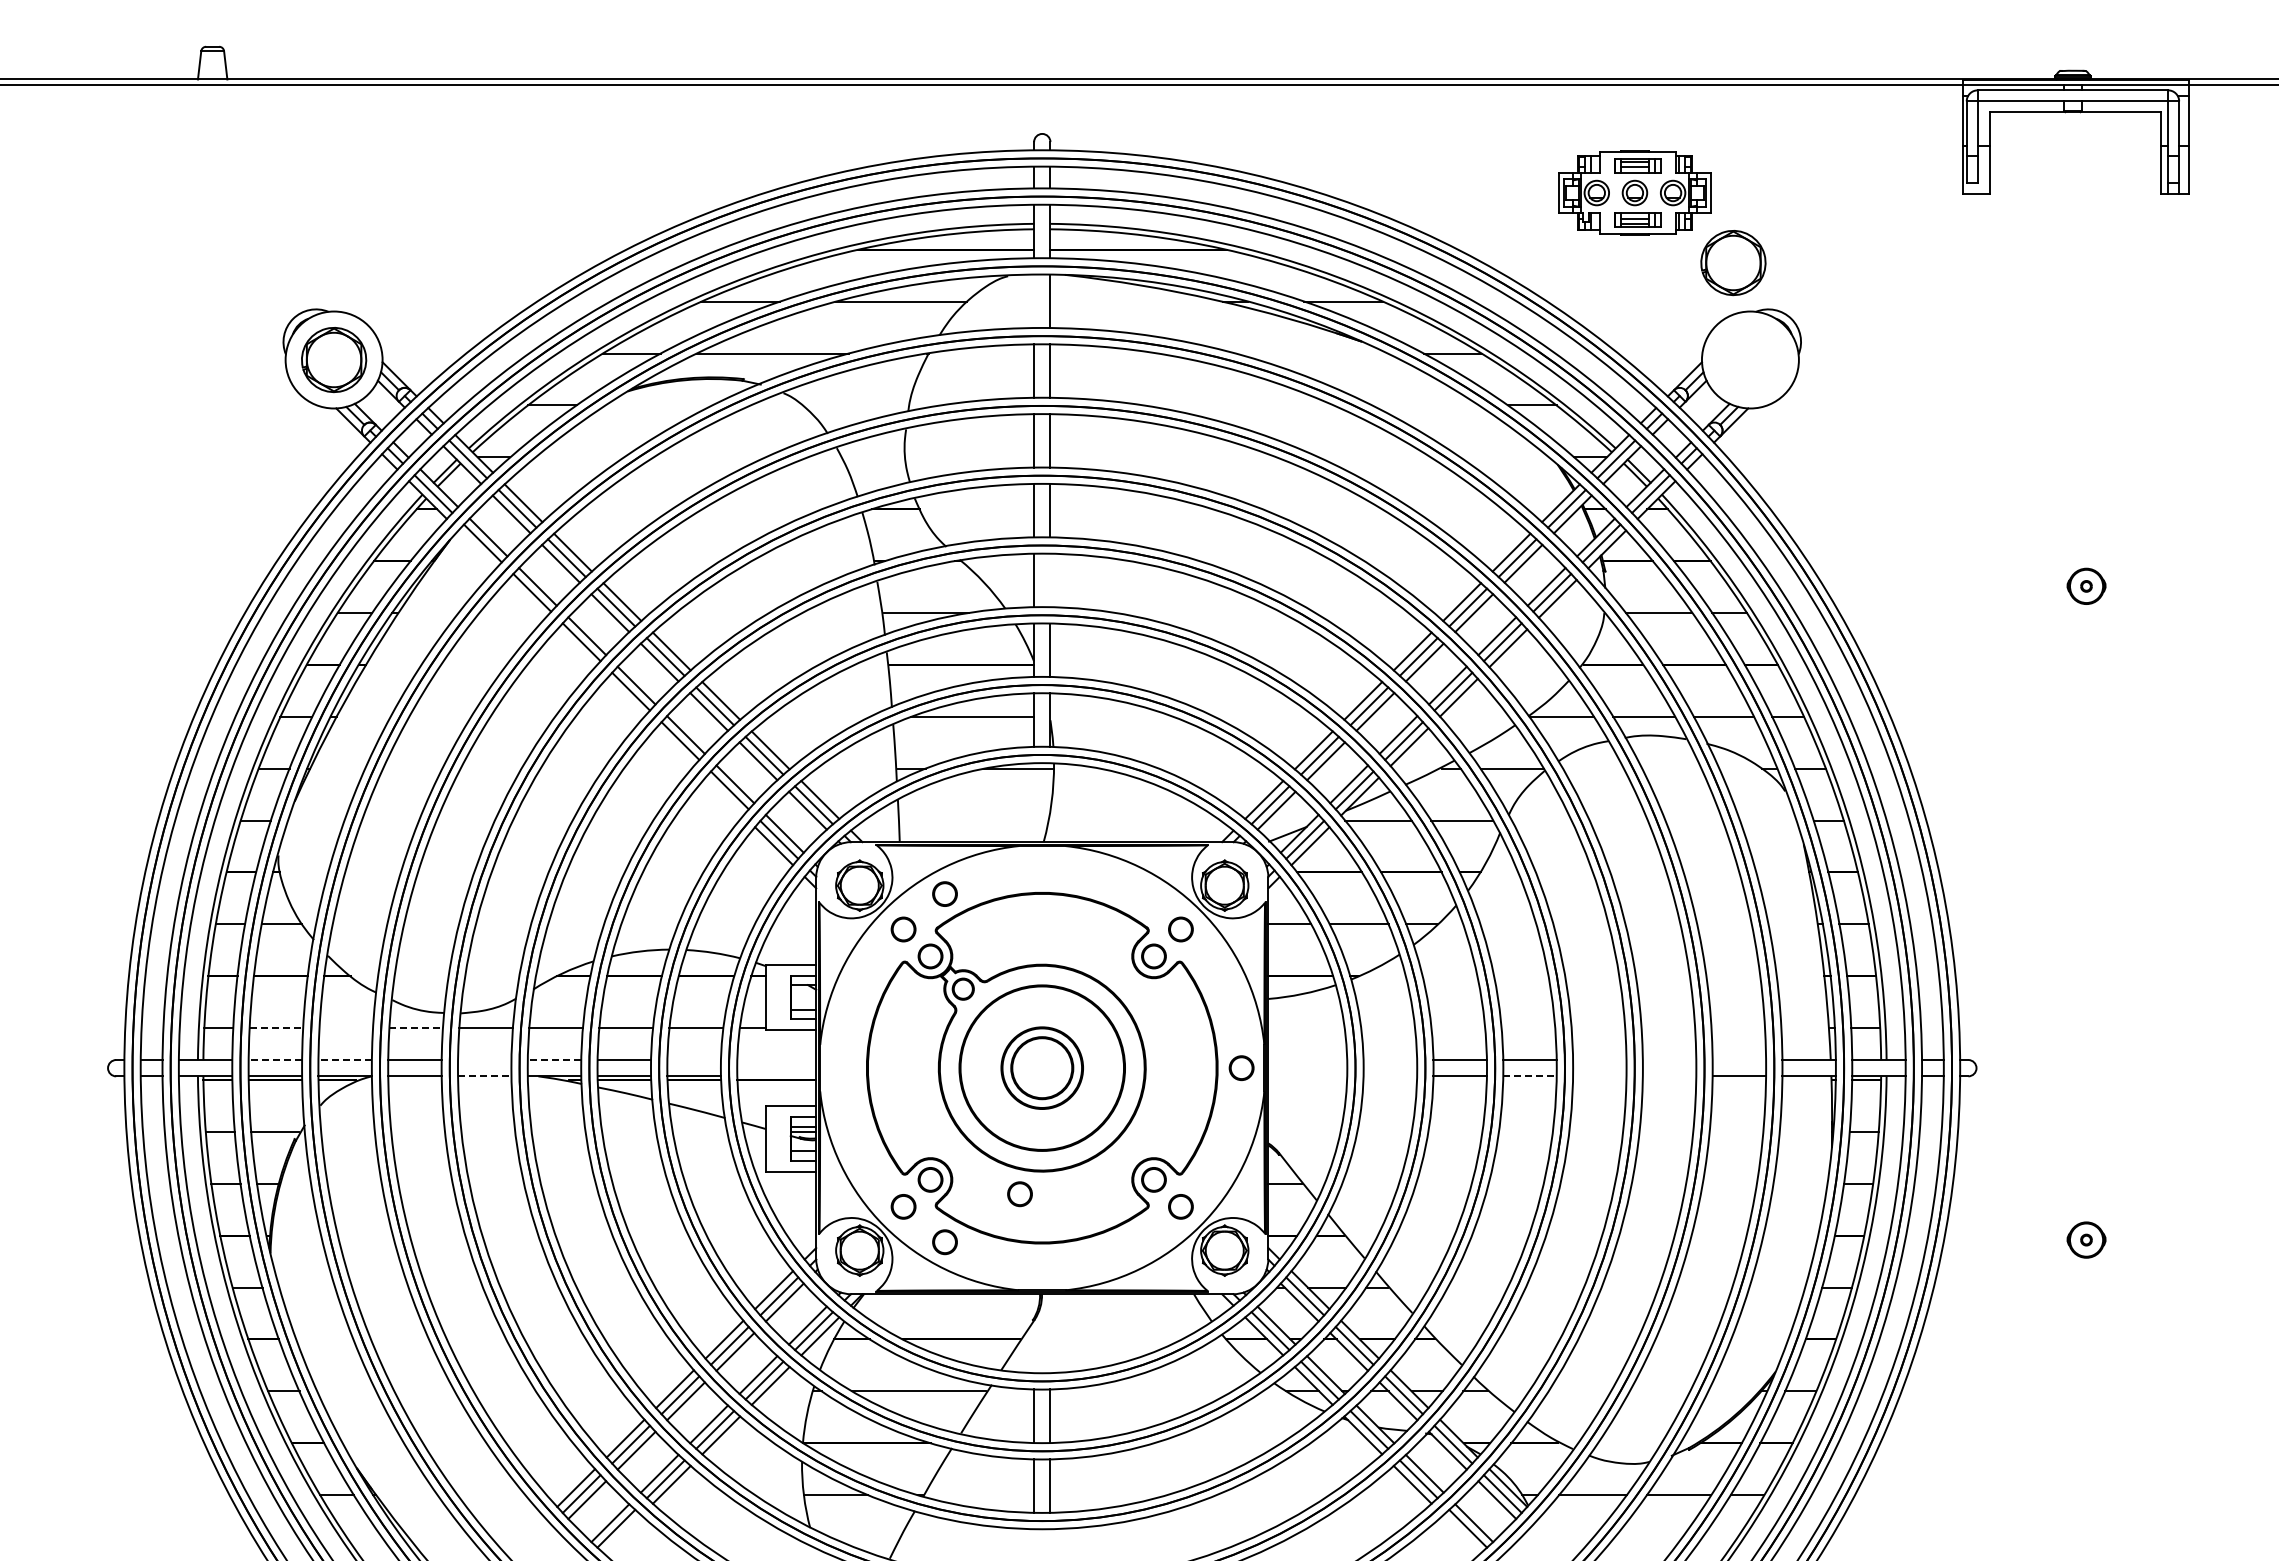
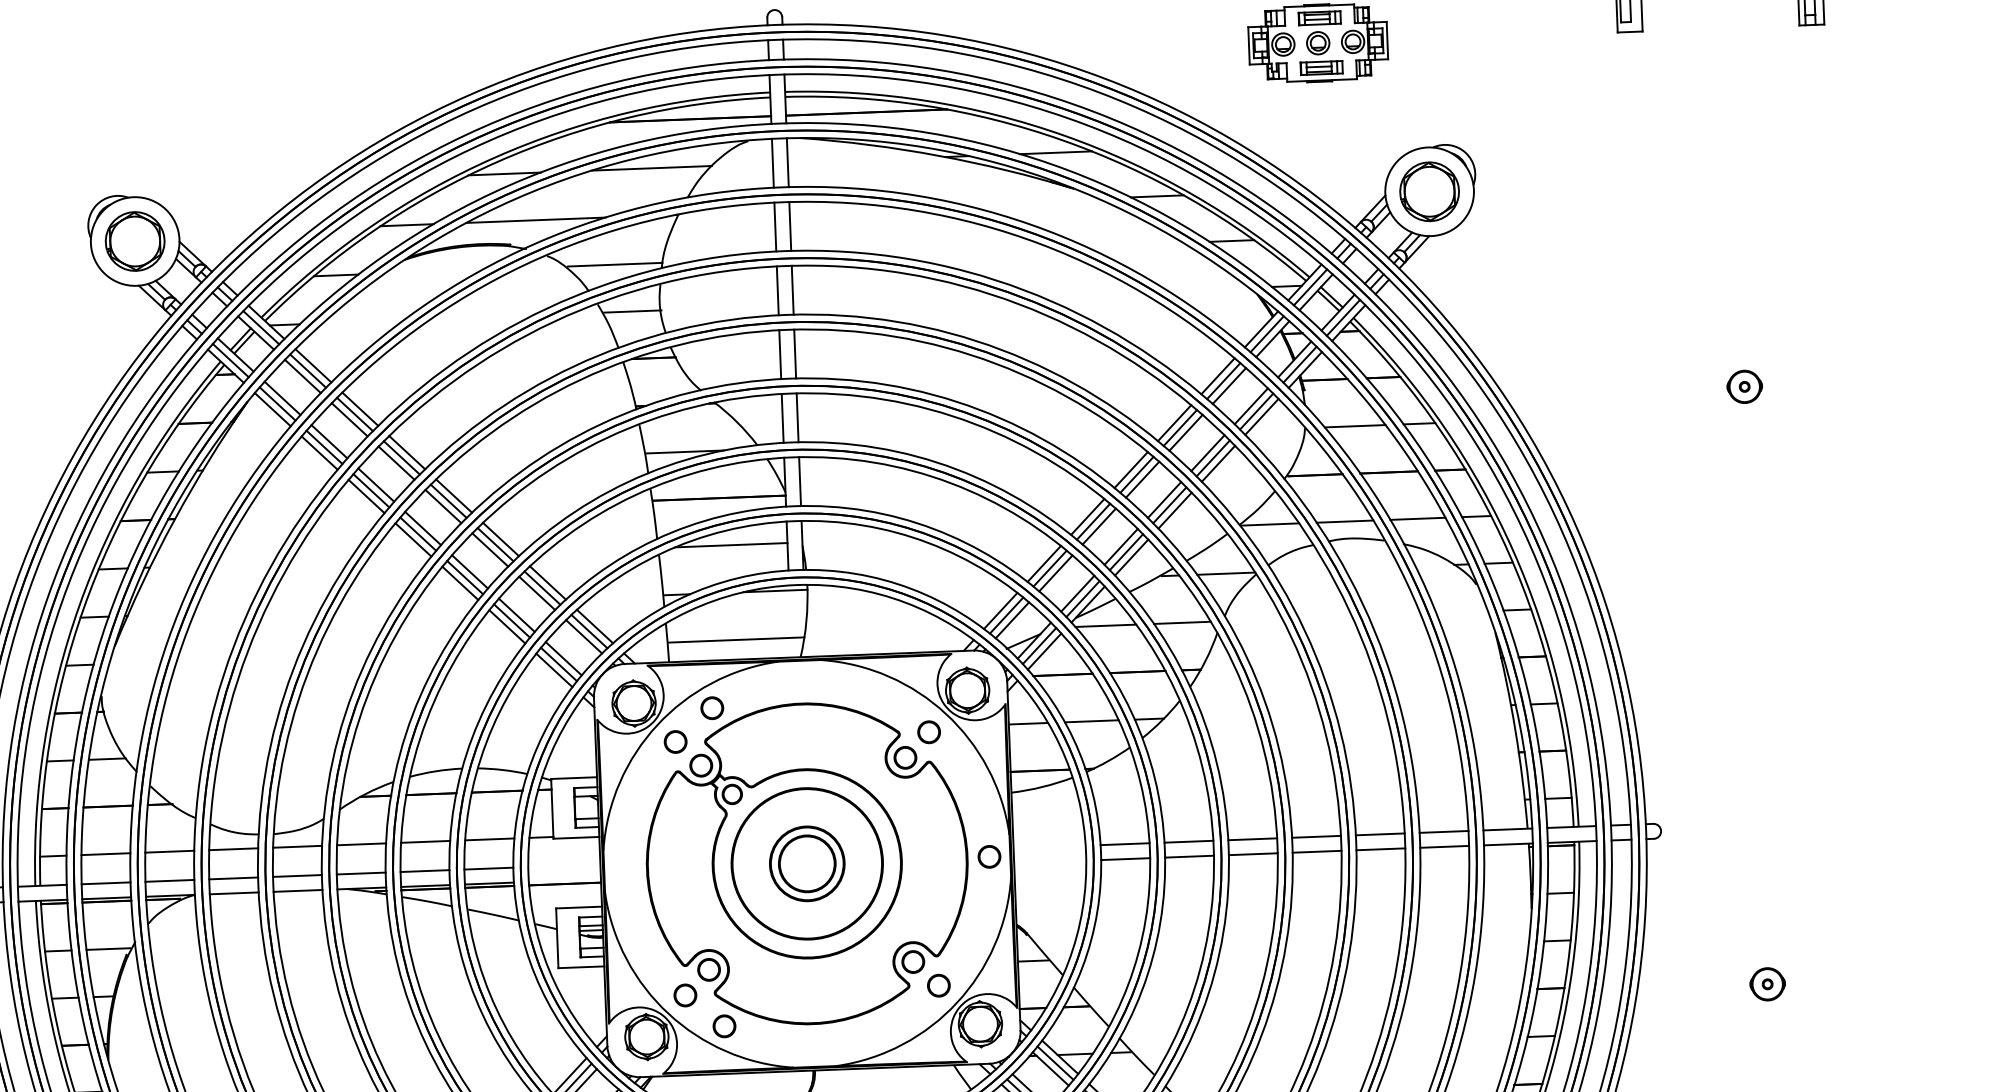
part: (1733, 263) -> (1429, 192), moved
line: (1034, 301) -> (773, 163), added
line: (857, 405) -> (615, 264), added
line: (874, 457) -> (632, 311), added
line: (477, 549) -> (272, 409), added
line: (1050, 580) -> (797, 417), added
line: (526, 598) -> (319, 452), added
line: (576, 648) -> (366, 496), added
line: (625, 697) -> (413, 539), added
line: (674, 747) -> (459, 583), added
line: (724, 796) -> (507, 626), added
line: (974, 820) -> (736, 639), added
line: (276, 1028) -> (106, 854), dashed -> solid
line: (346, 1028) -> (169, 852), added
line: (416, 1028) -> (233, 849), dashed -> solid
line: (275, 1060) -> (106, 883), dashed -> solid
line: (345, 1060) -> (170, 881), dashed -> solid
line: (484, 1060) -> (297, 876), added
line: (554, 1060) -> (361, 873), dashed -> solid
line: (693, 1060) -> (488, 869), added
line: (1390, 1060) -> (1125, 844), added
line: (1599, 1060) -> (1316, 837), added
line: (1669, 1060) -> (1380, 834), added
line: (1739, 1060) -> (1444, 832), added
line: (484, 1076) -> (297, 891), dashed -> solid
line: (1390, 1076) -> (1125, 859), added
line: (1530, 1076) -> (1253, 854), dashed -> solid
line: (1599, 1076) -> (1316, 851), added
line: (1669, 1076) -> (1380, 849), added
part: (1019, 1194) -> (790, 980), removed

